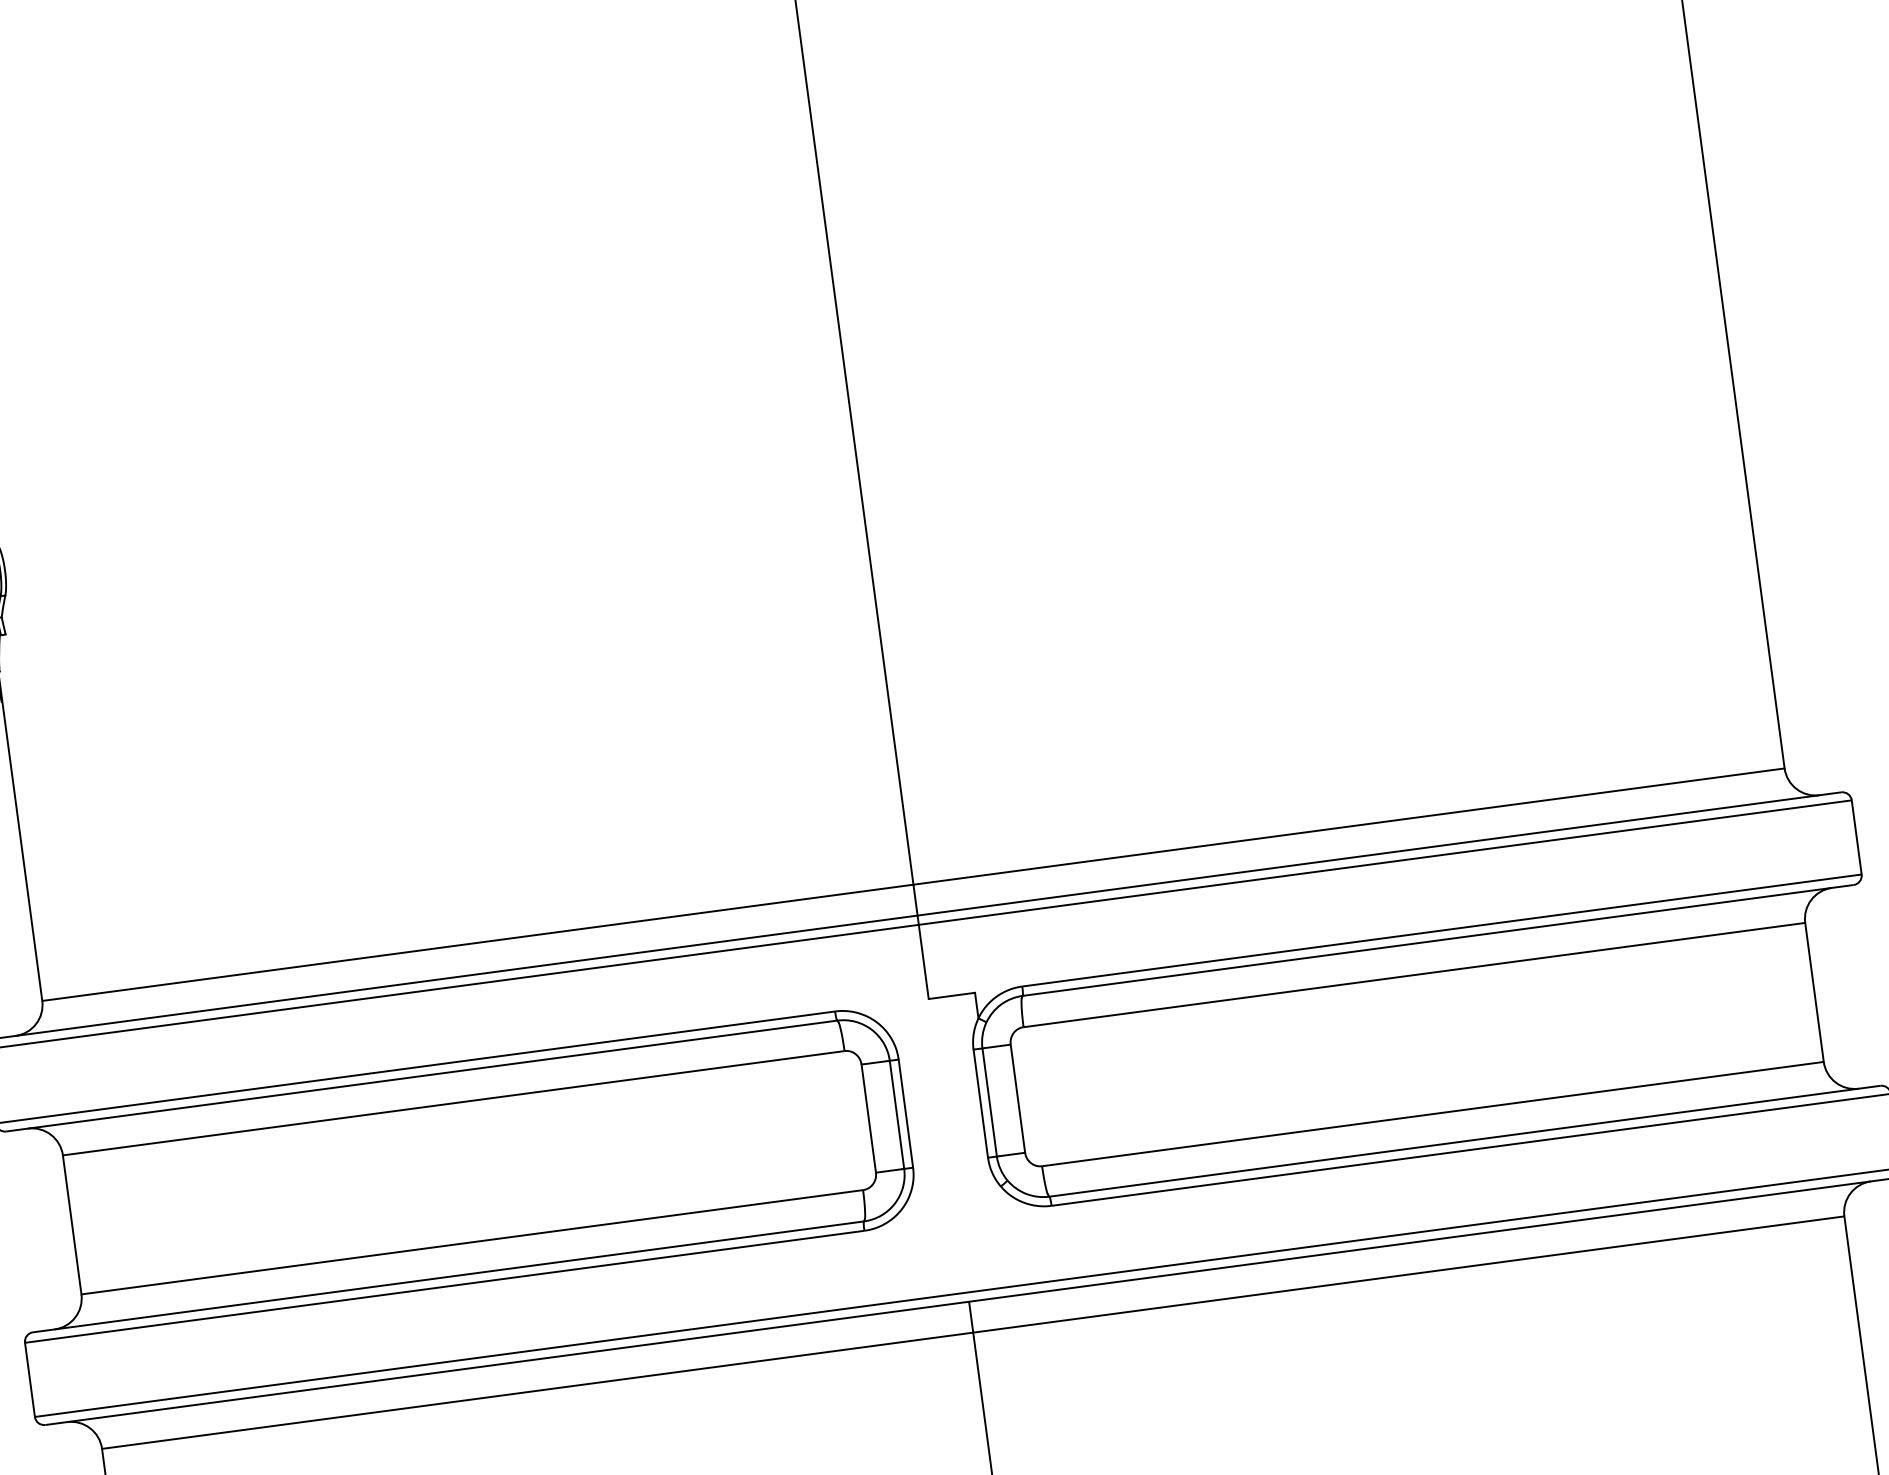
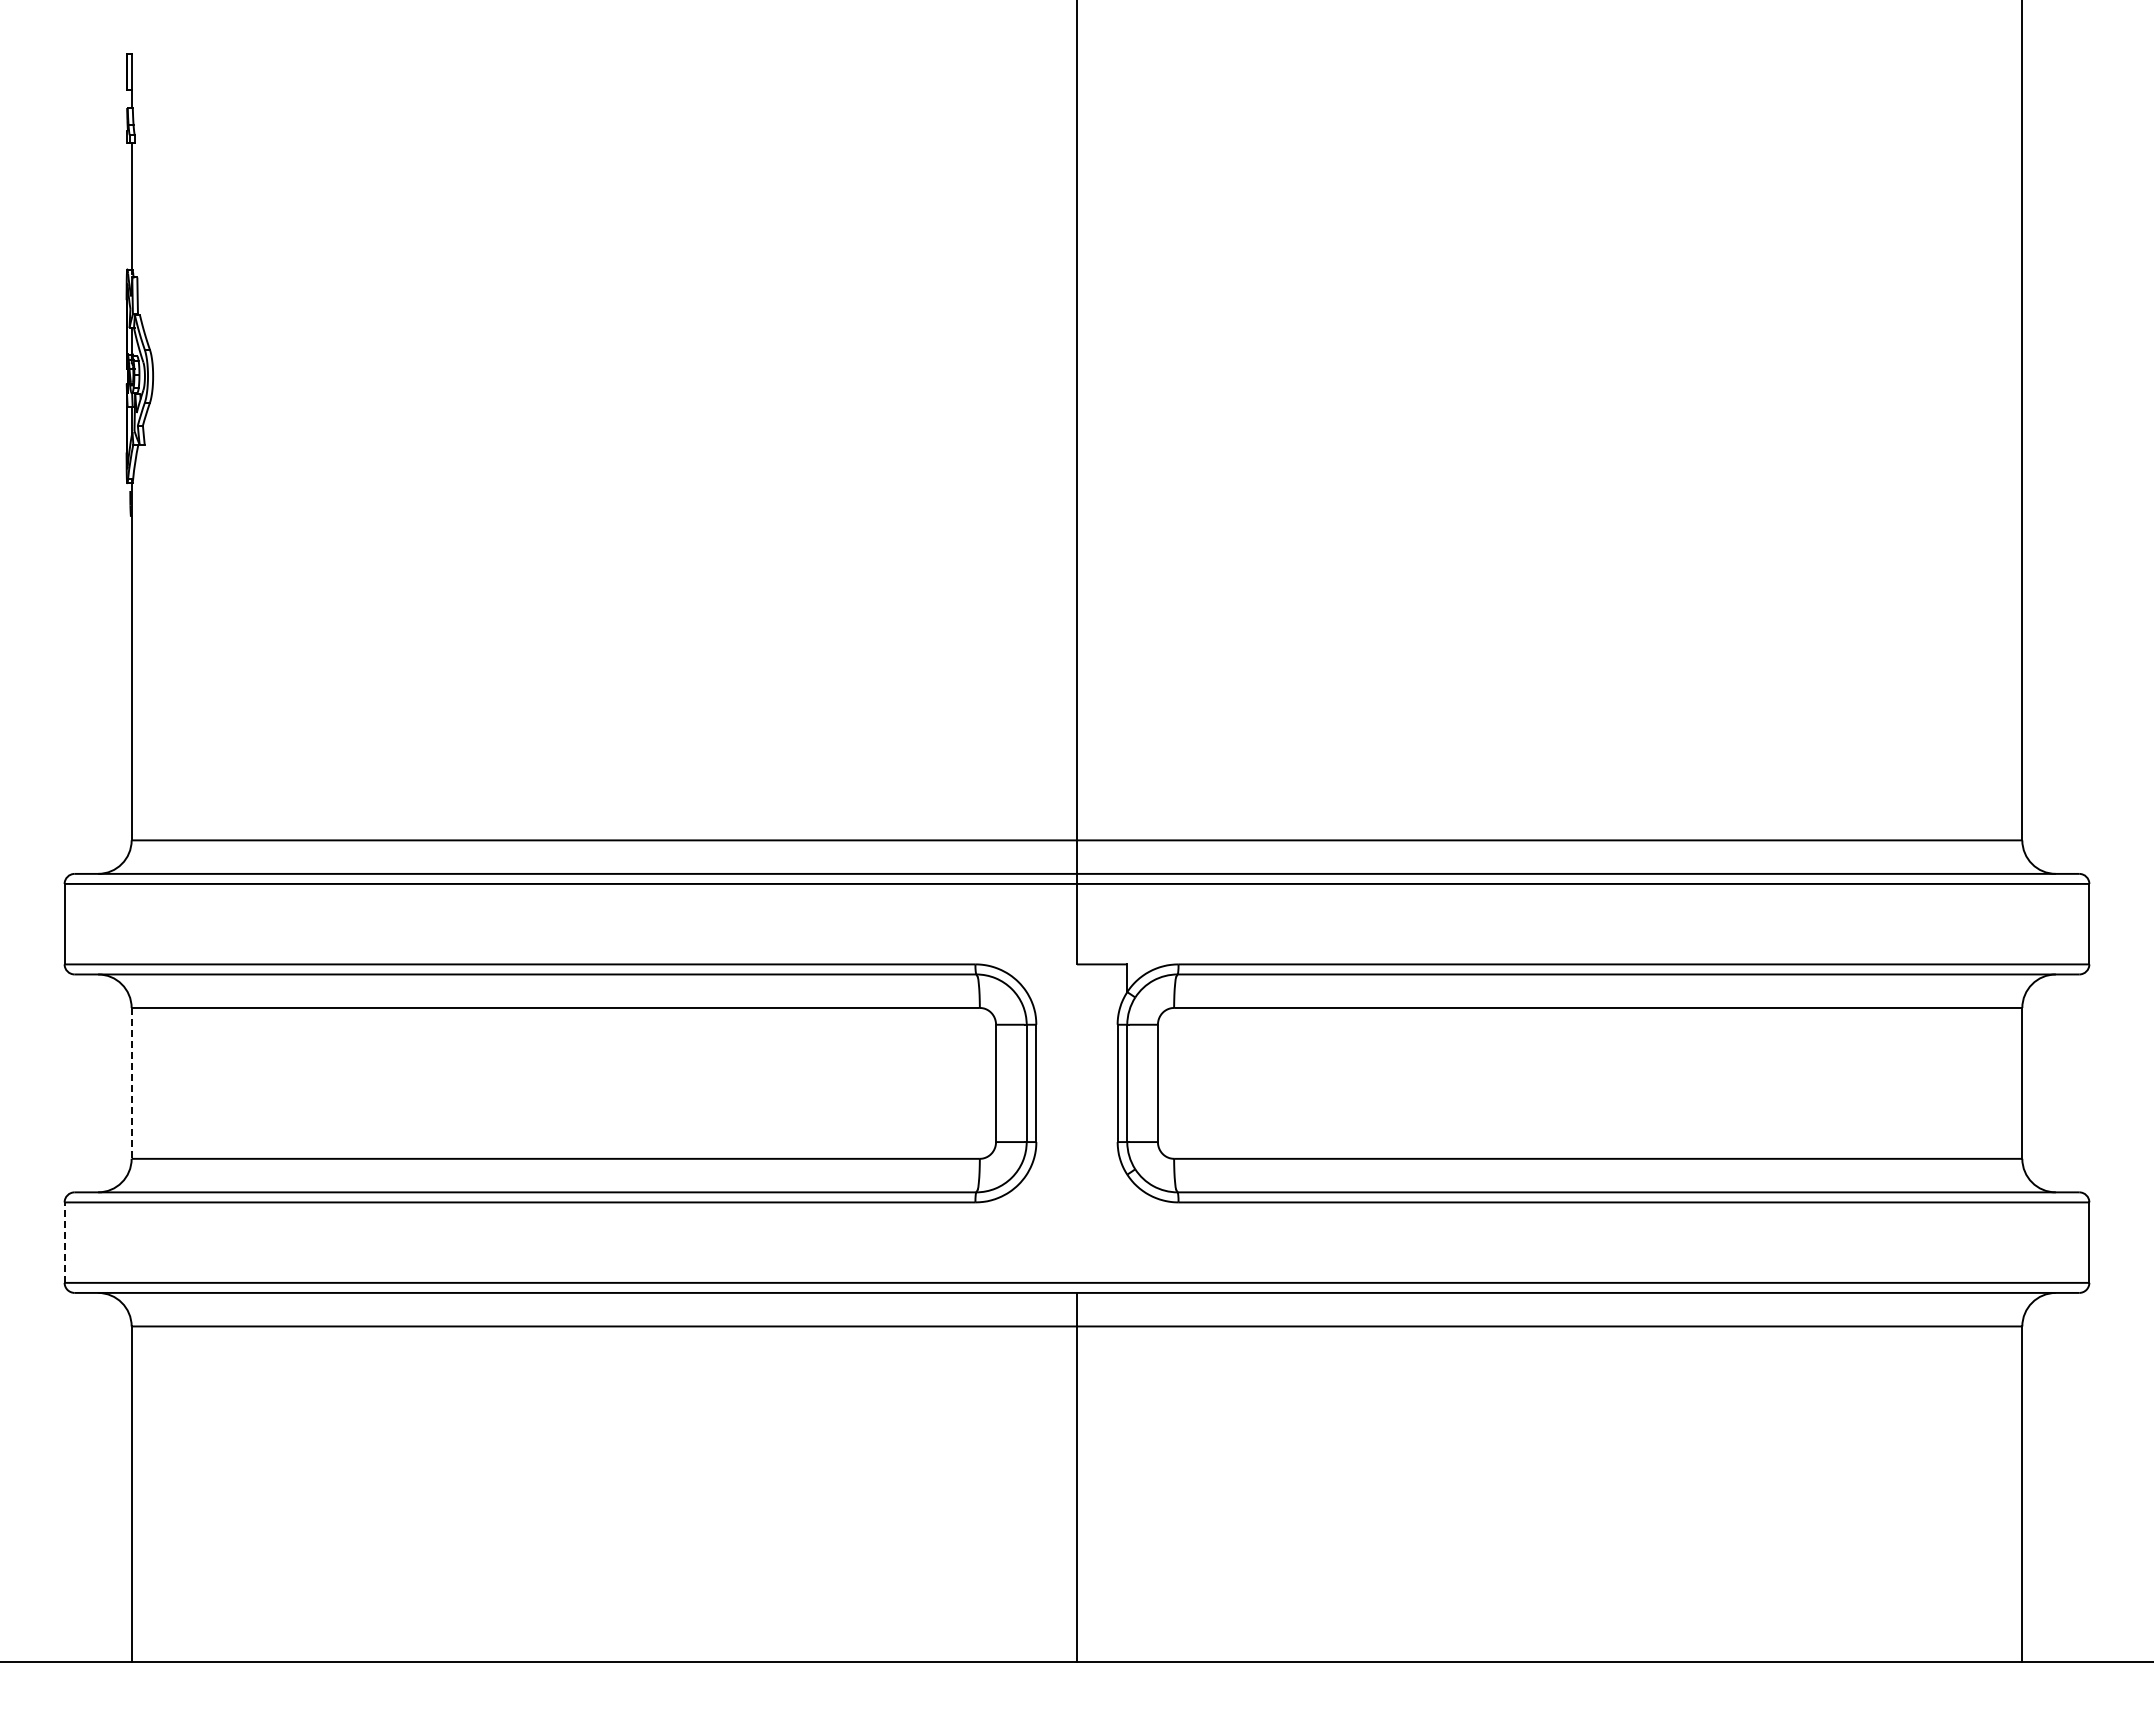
line: (72, 1225) -> (131, 1083), solid -> dashed
line: (29, 1379) -> (64, 1242), solid -> dashed

